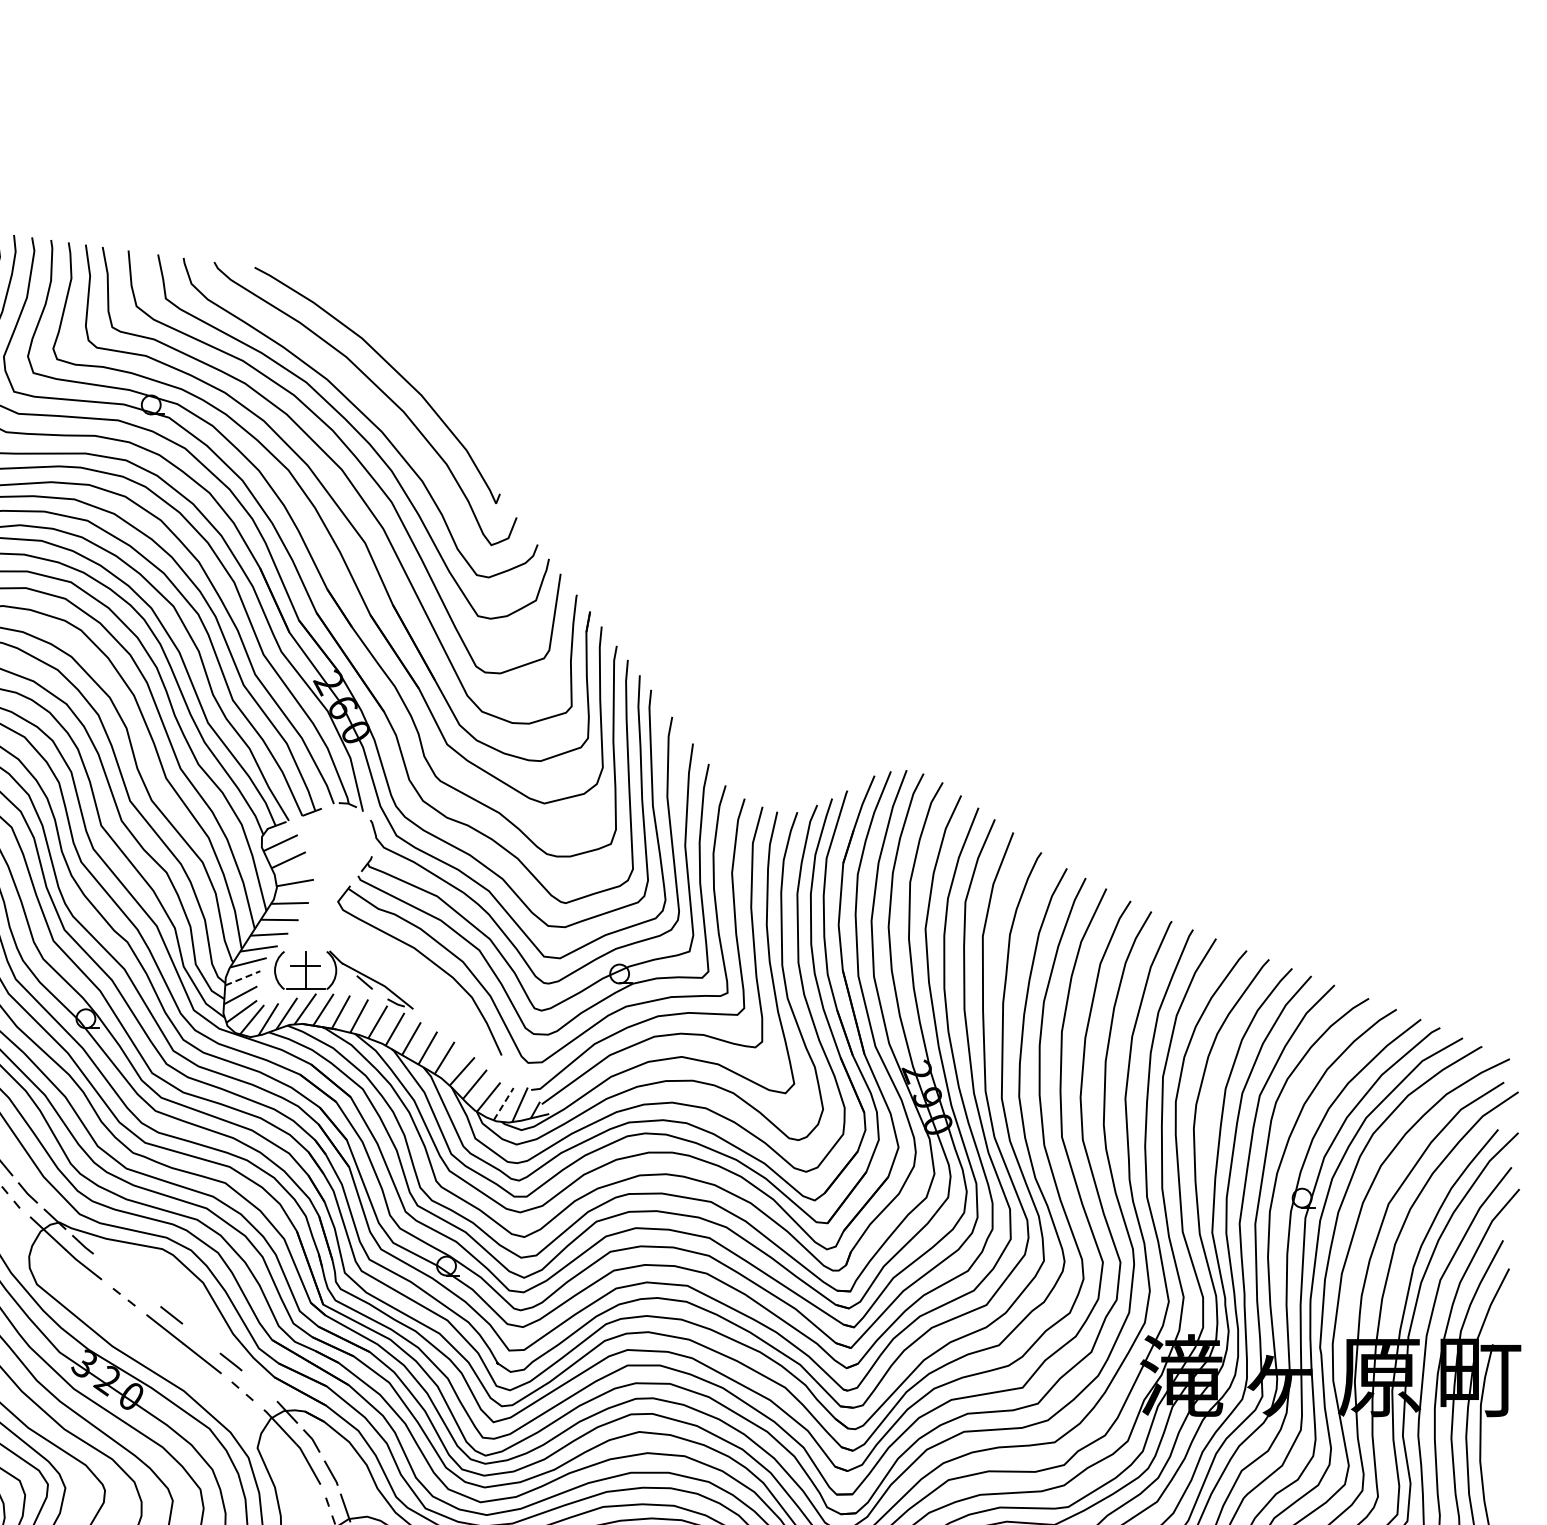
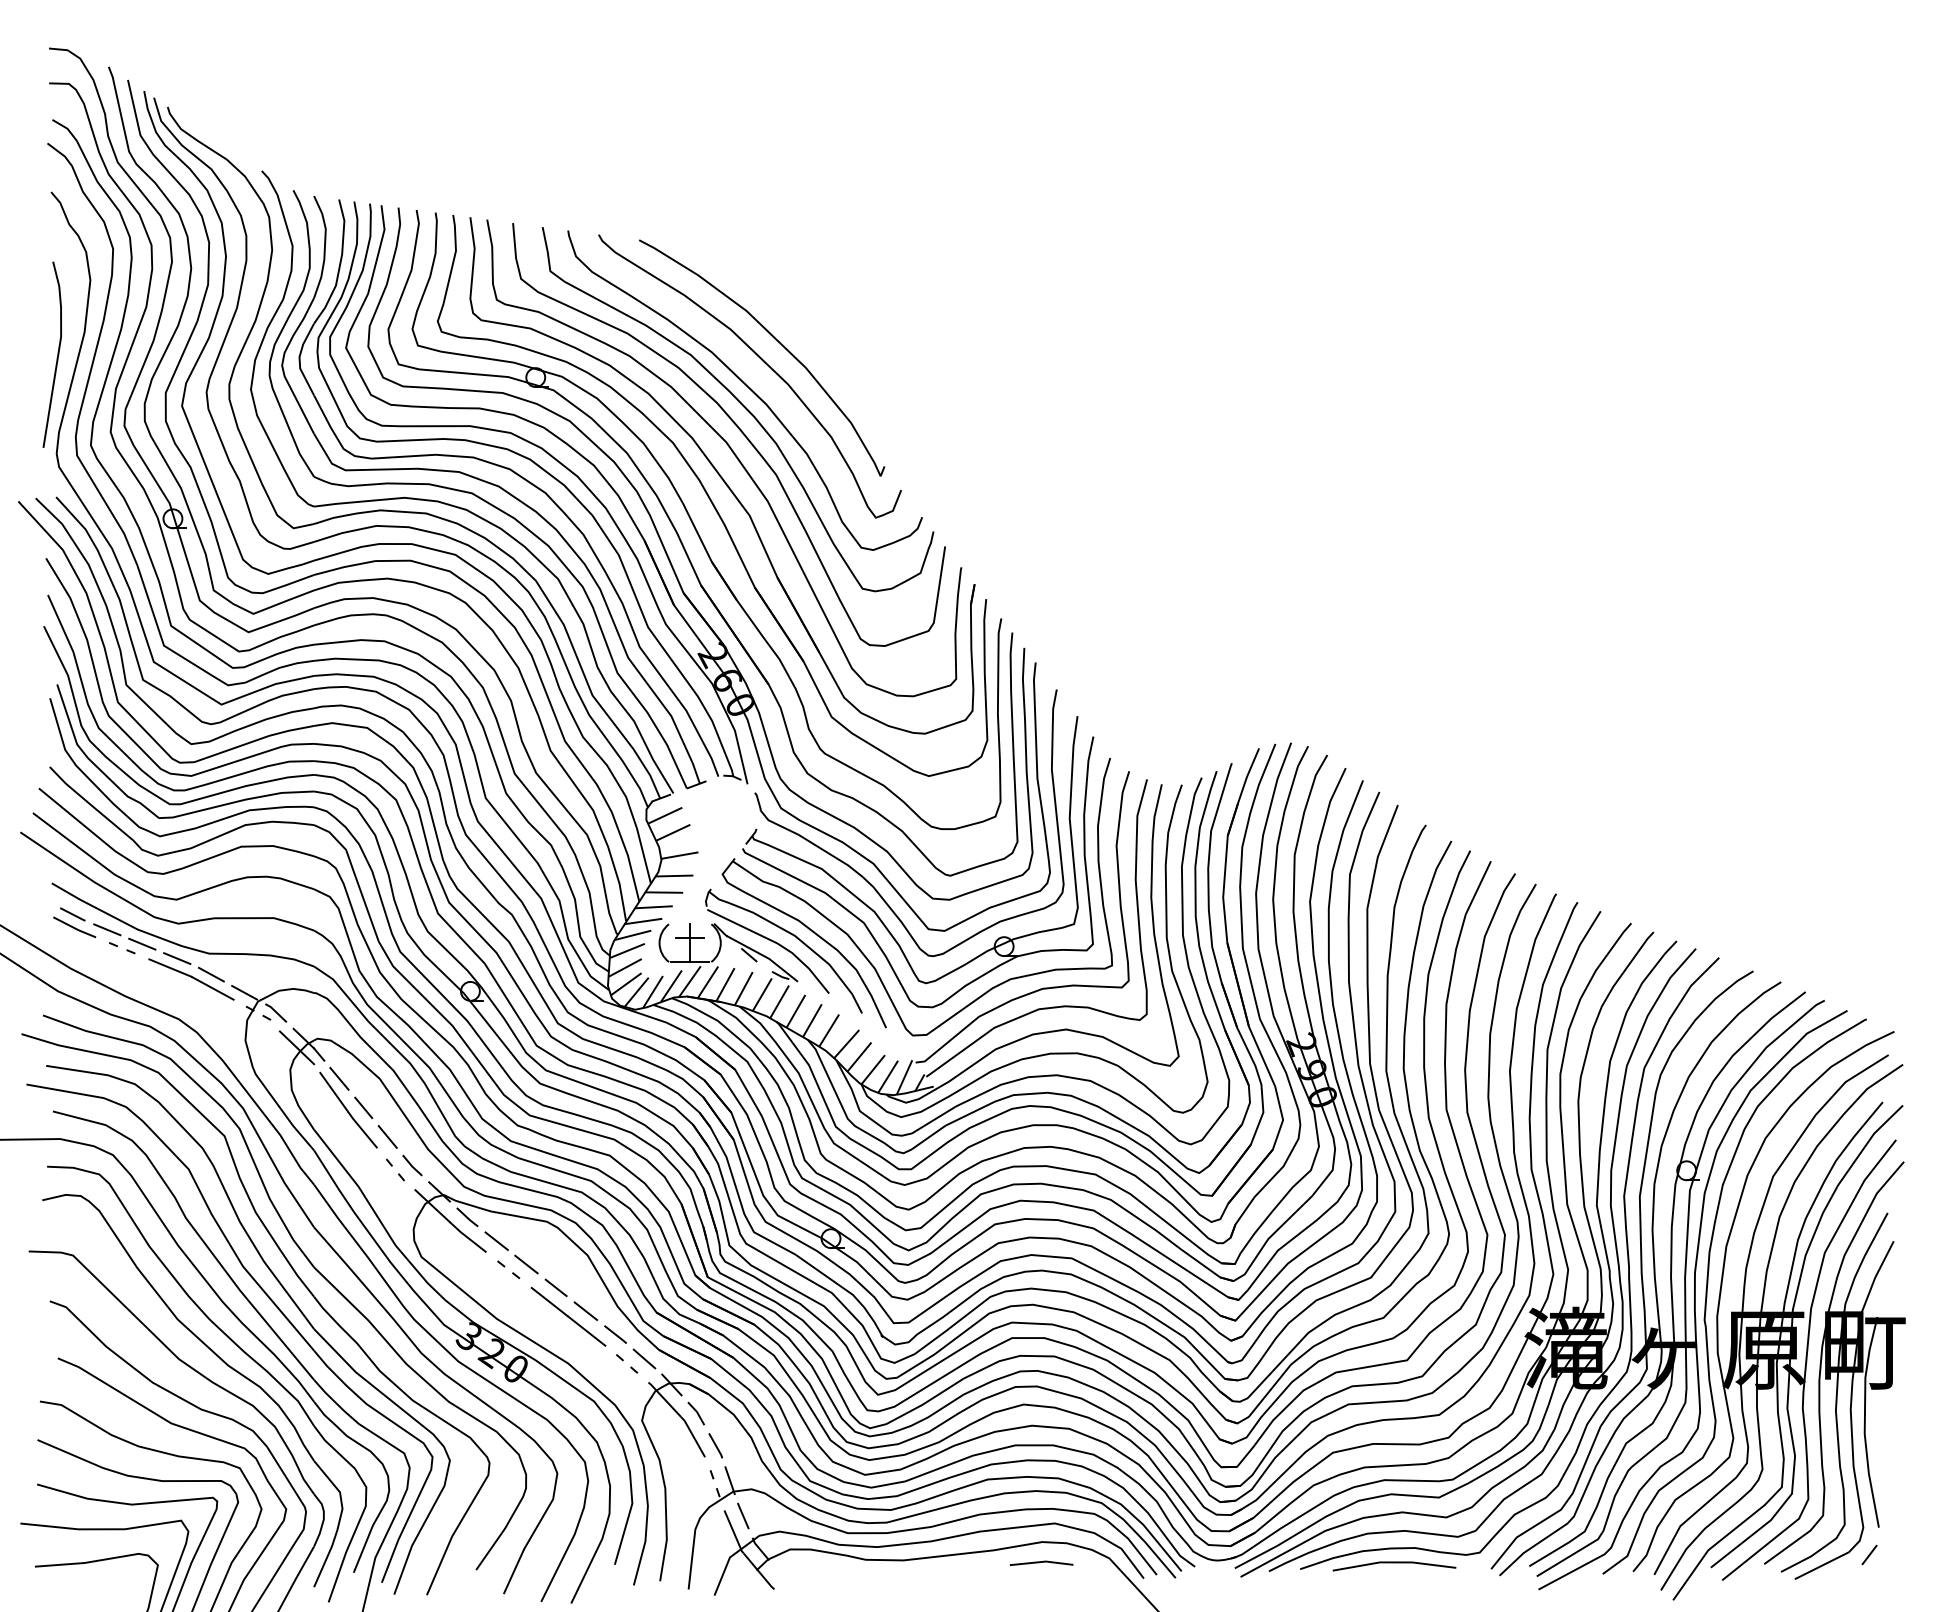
line: (242, 977) -> (627, 950), dashed -> solid
part: (398, 977) -> (783, 950), added
line: (503, 1103) -> (888, 1076), dashed -> solid
line: (111, 1267) -> (496, 1240), added
line: (141, 1291) -> (526, 1264), added
line: (200, 1338) -> (585, 1311), added
line: (259, 1385) -> (644, 1358), added

